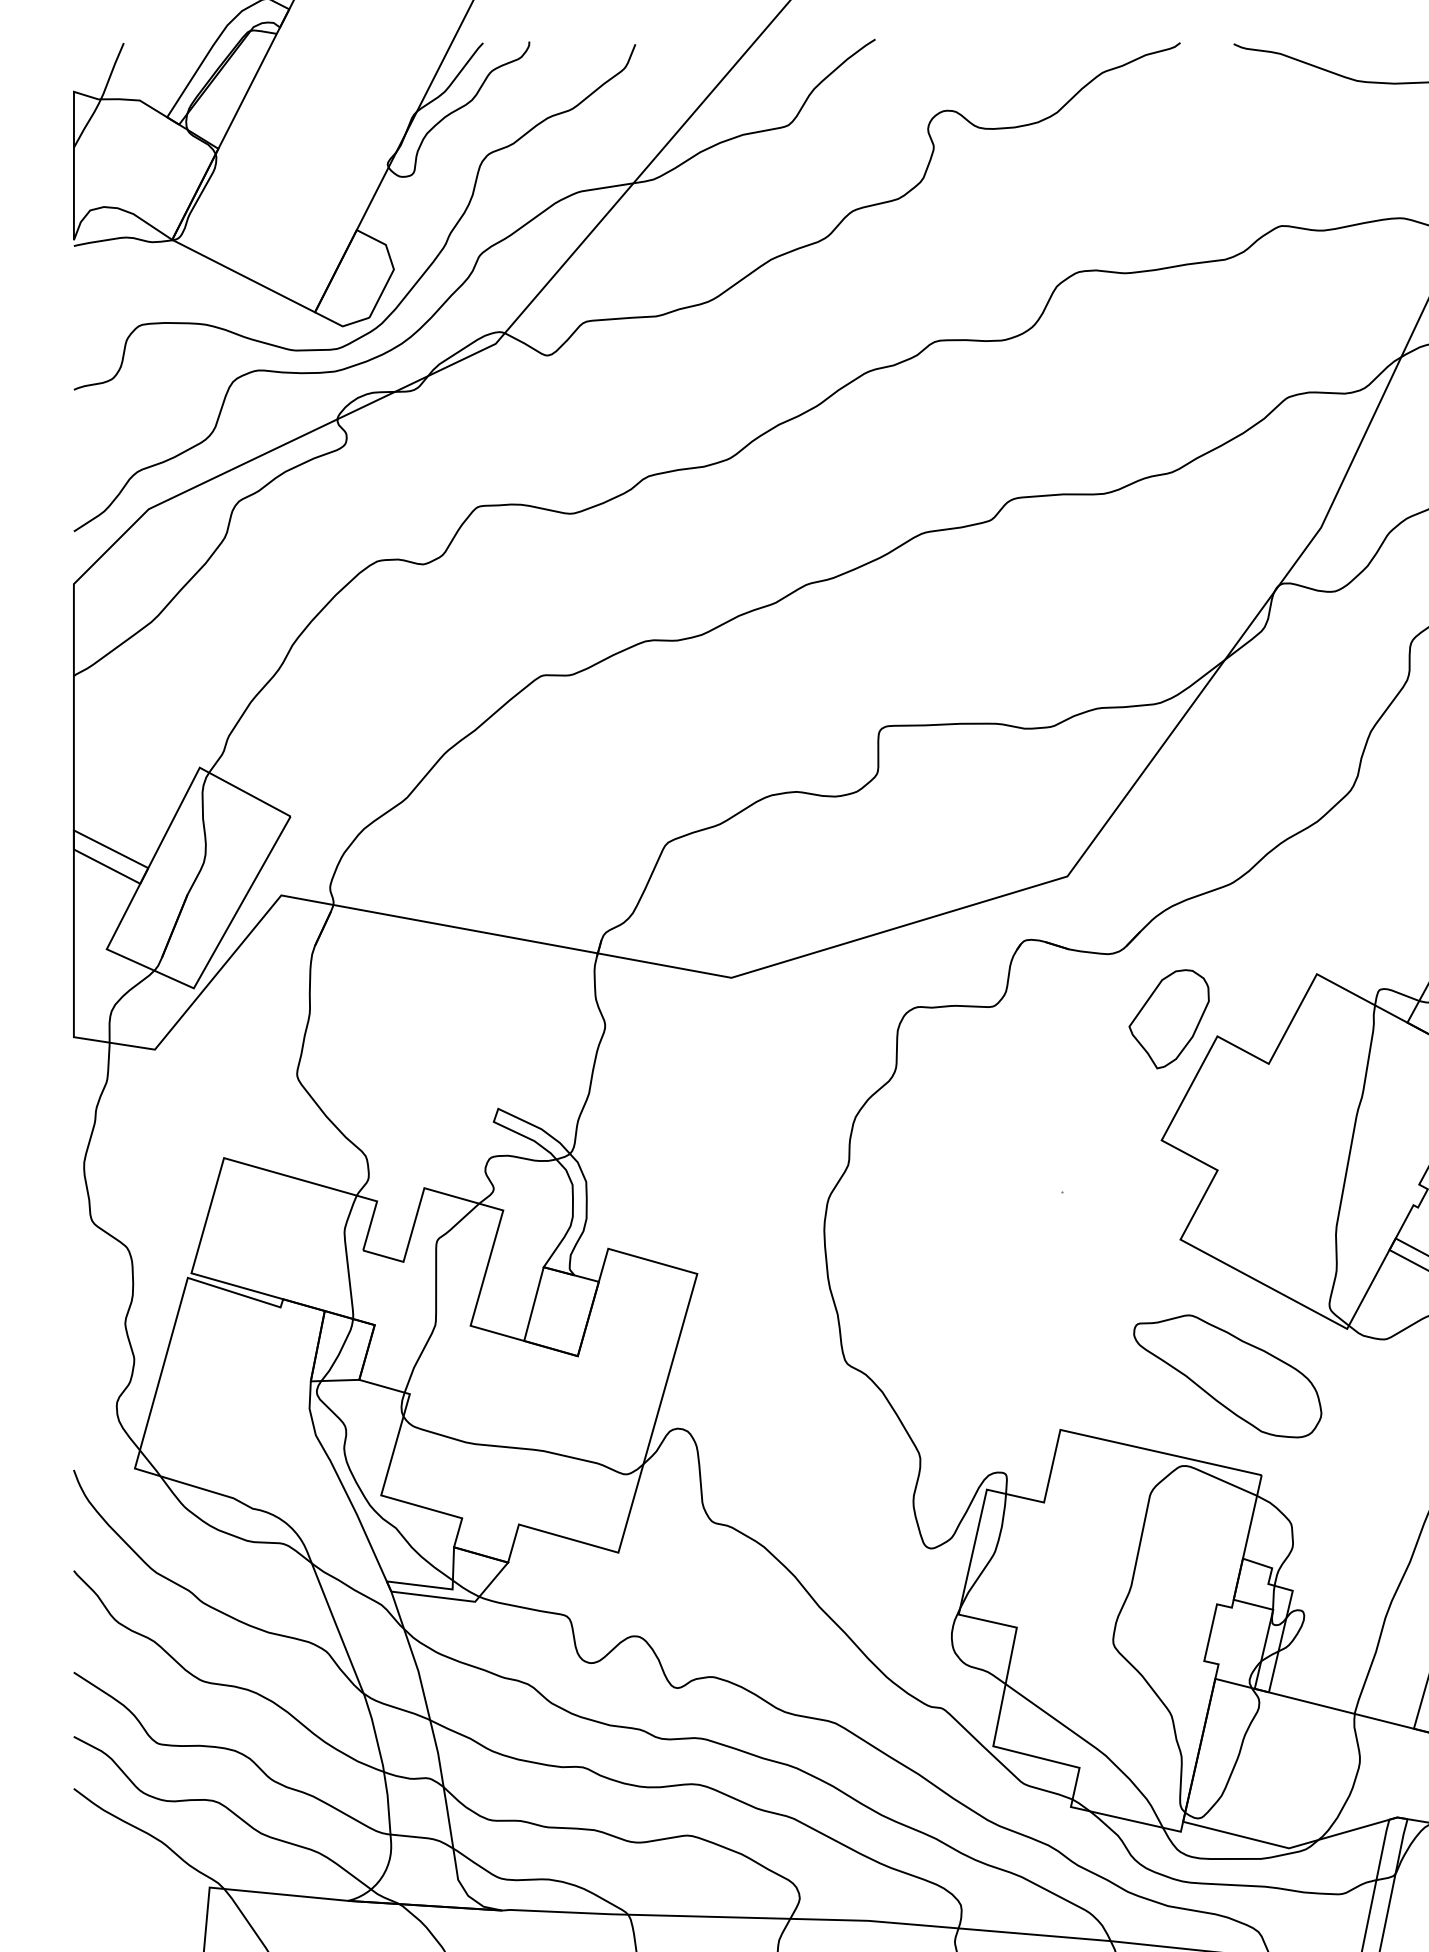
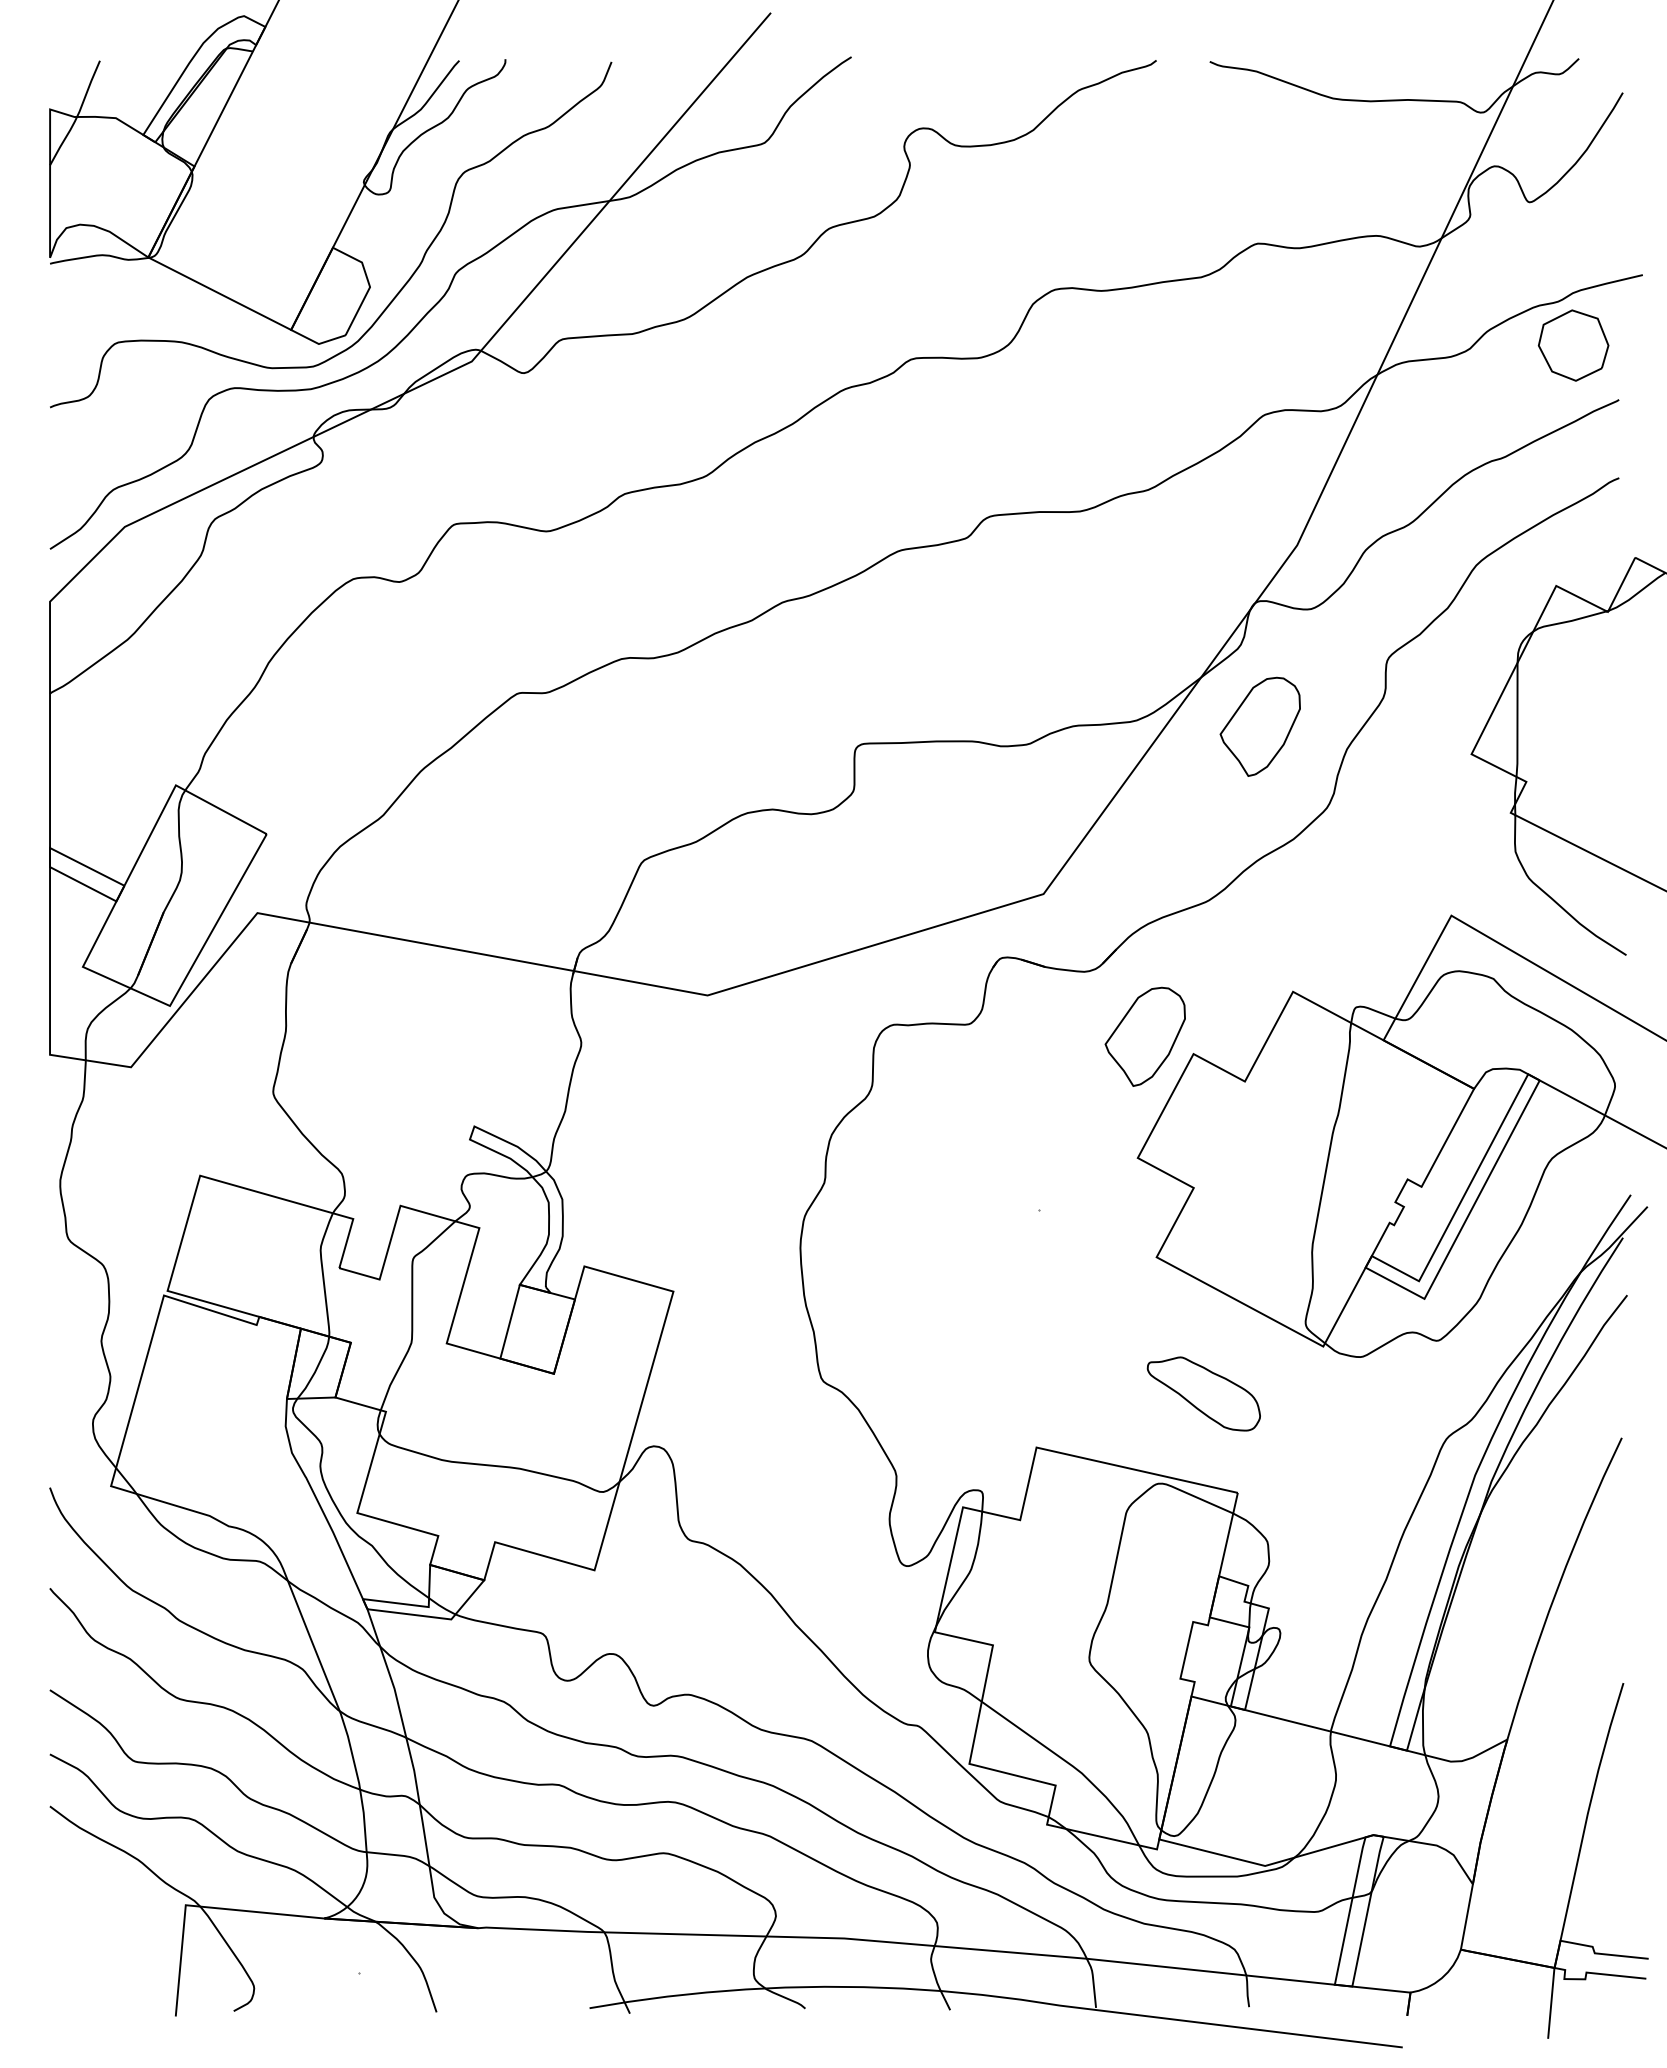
part: (1283, 708) -> (1259, 726), added
part: (1227, 1375) -> (1203, 1393), size x0.6

